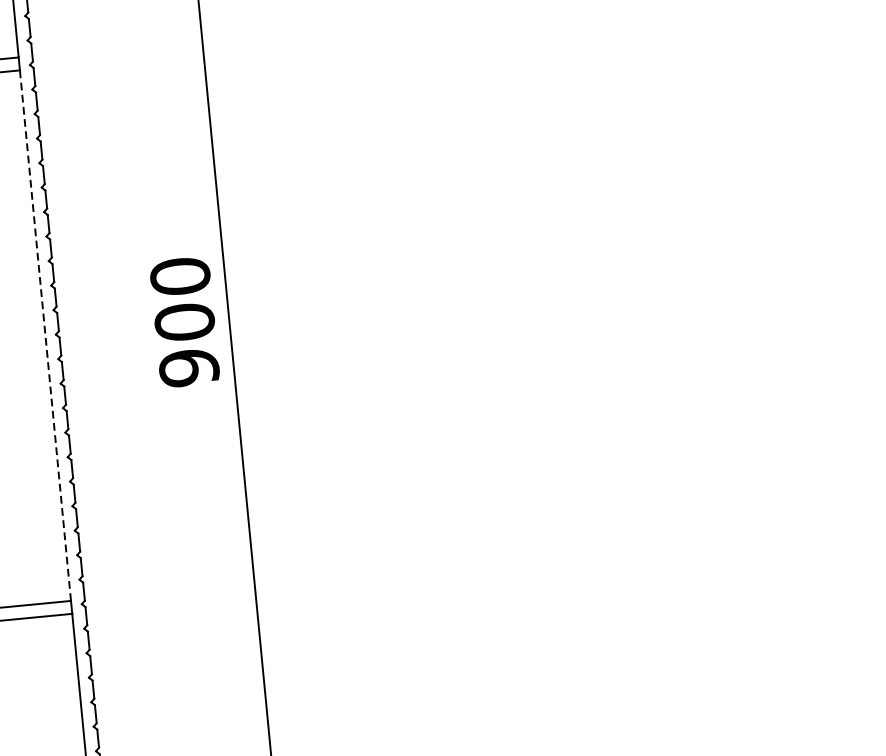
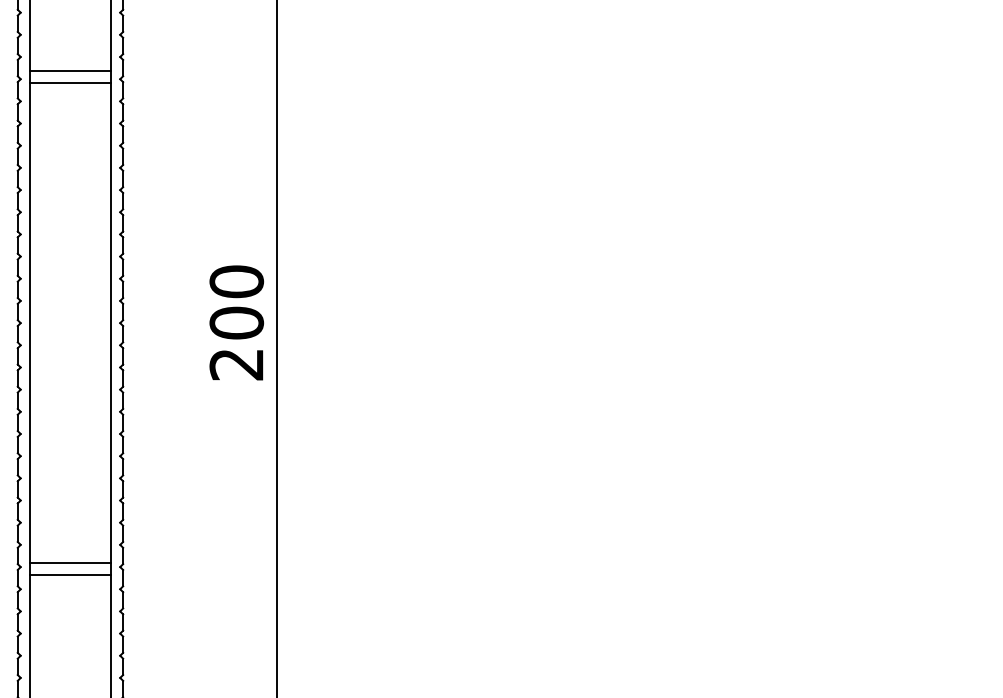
line: (45, 334) -> (110, 322), dashed -> solid
text: (188, 367) -> (236, 364), 900 -> 200

